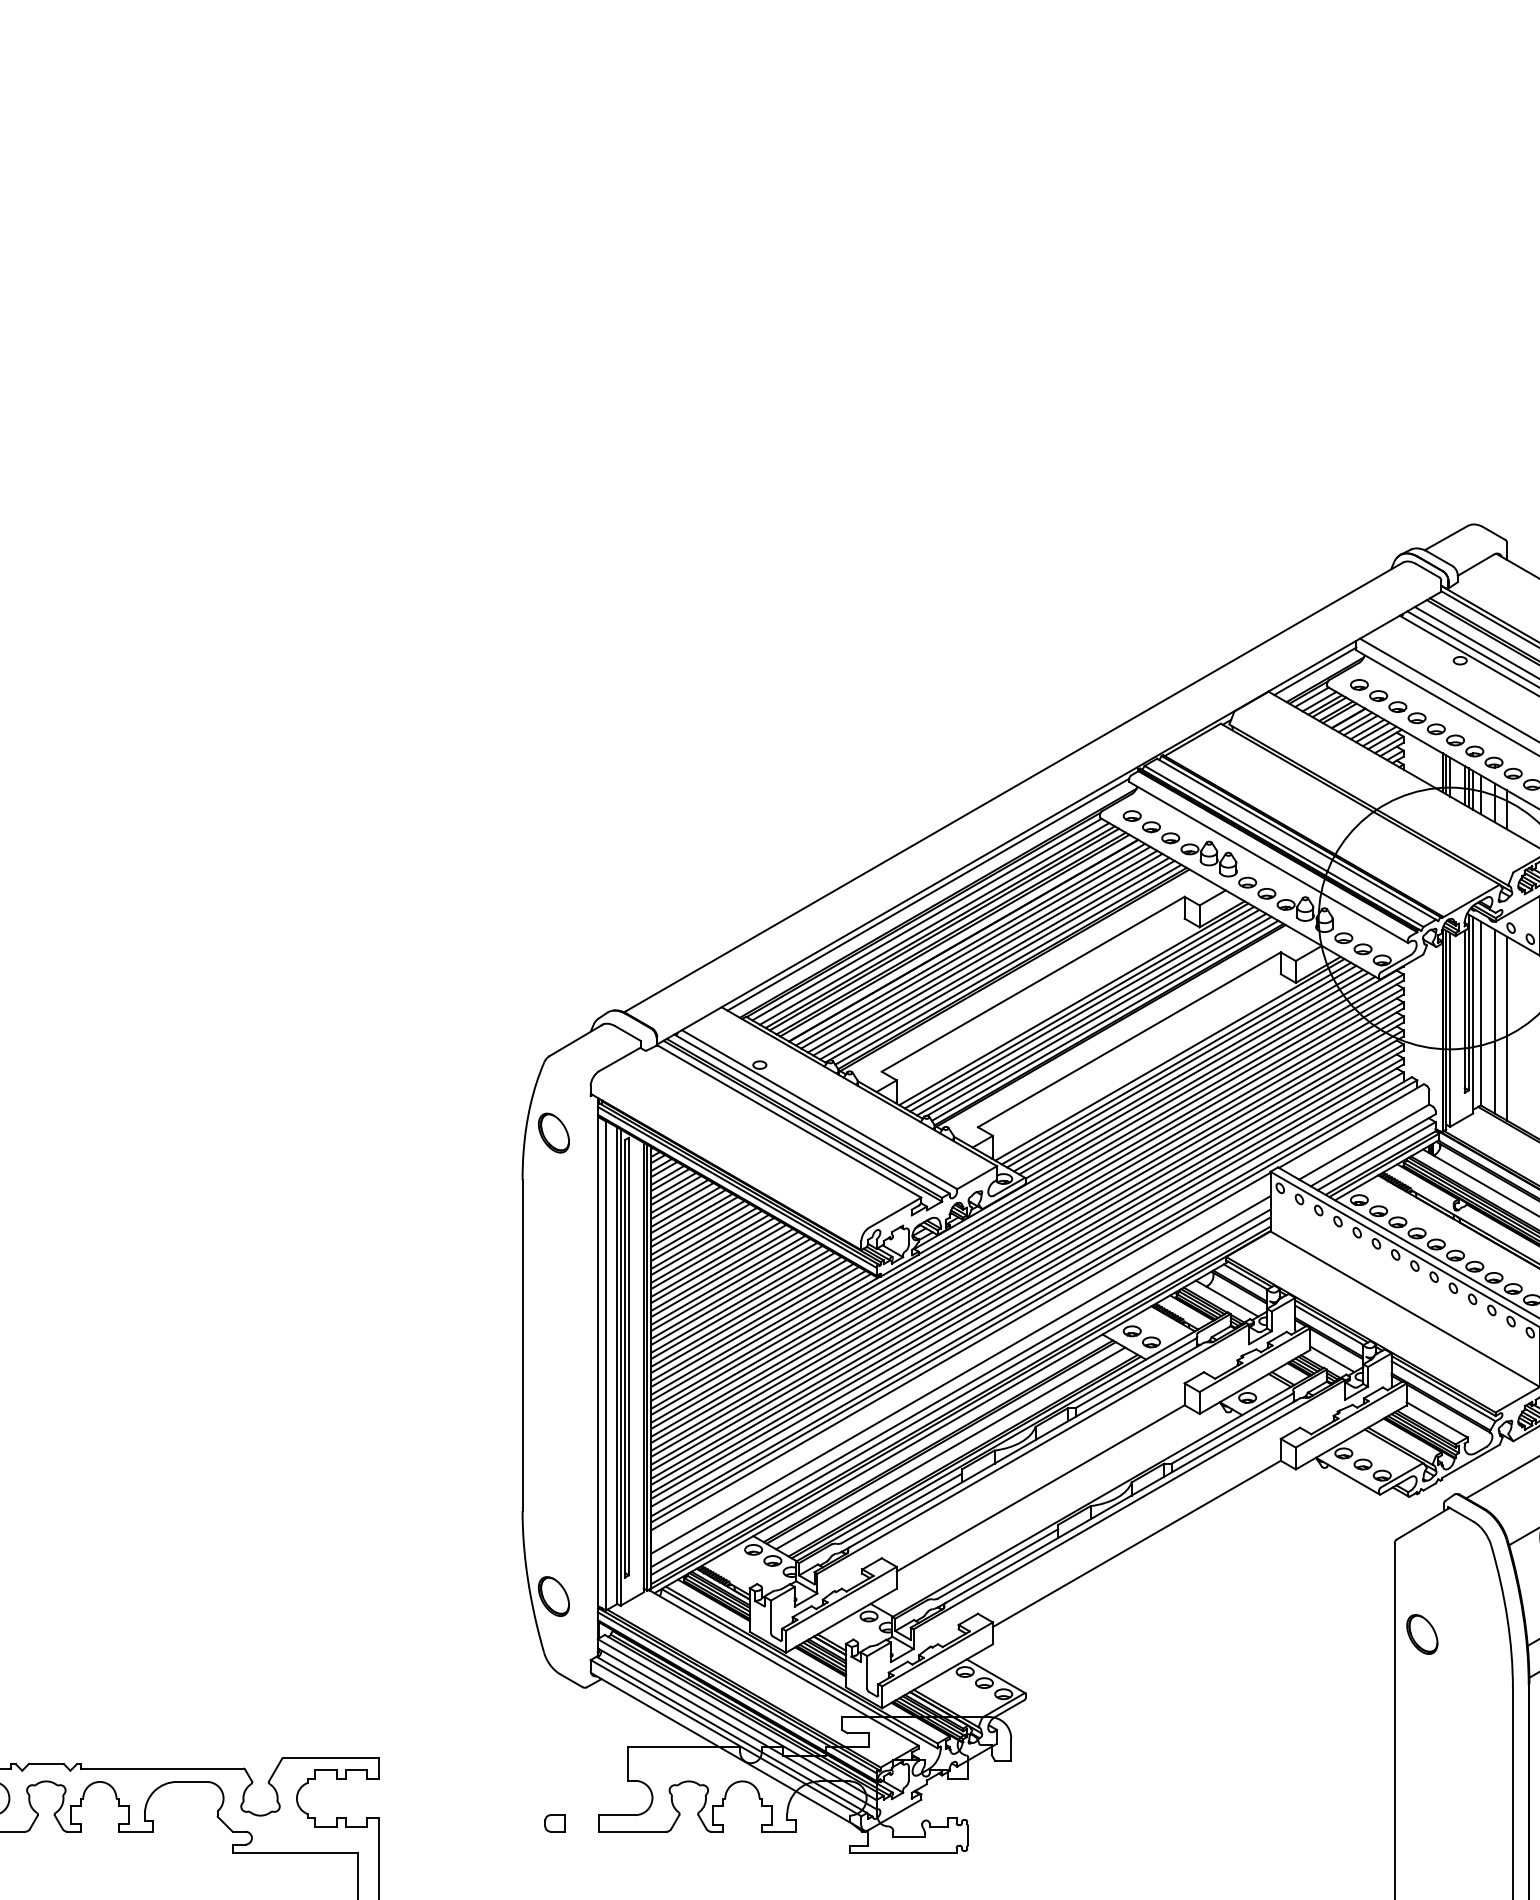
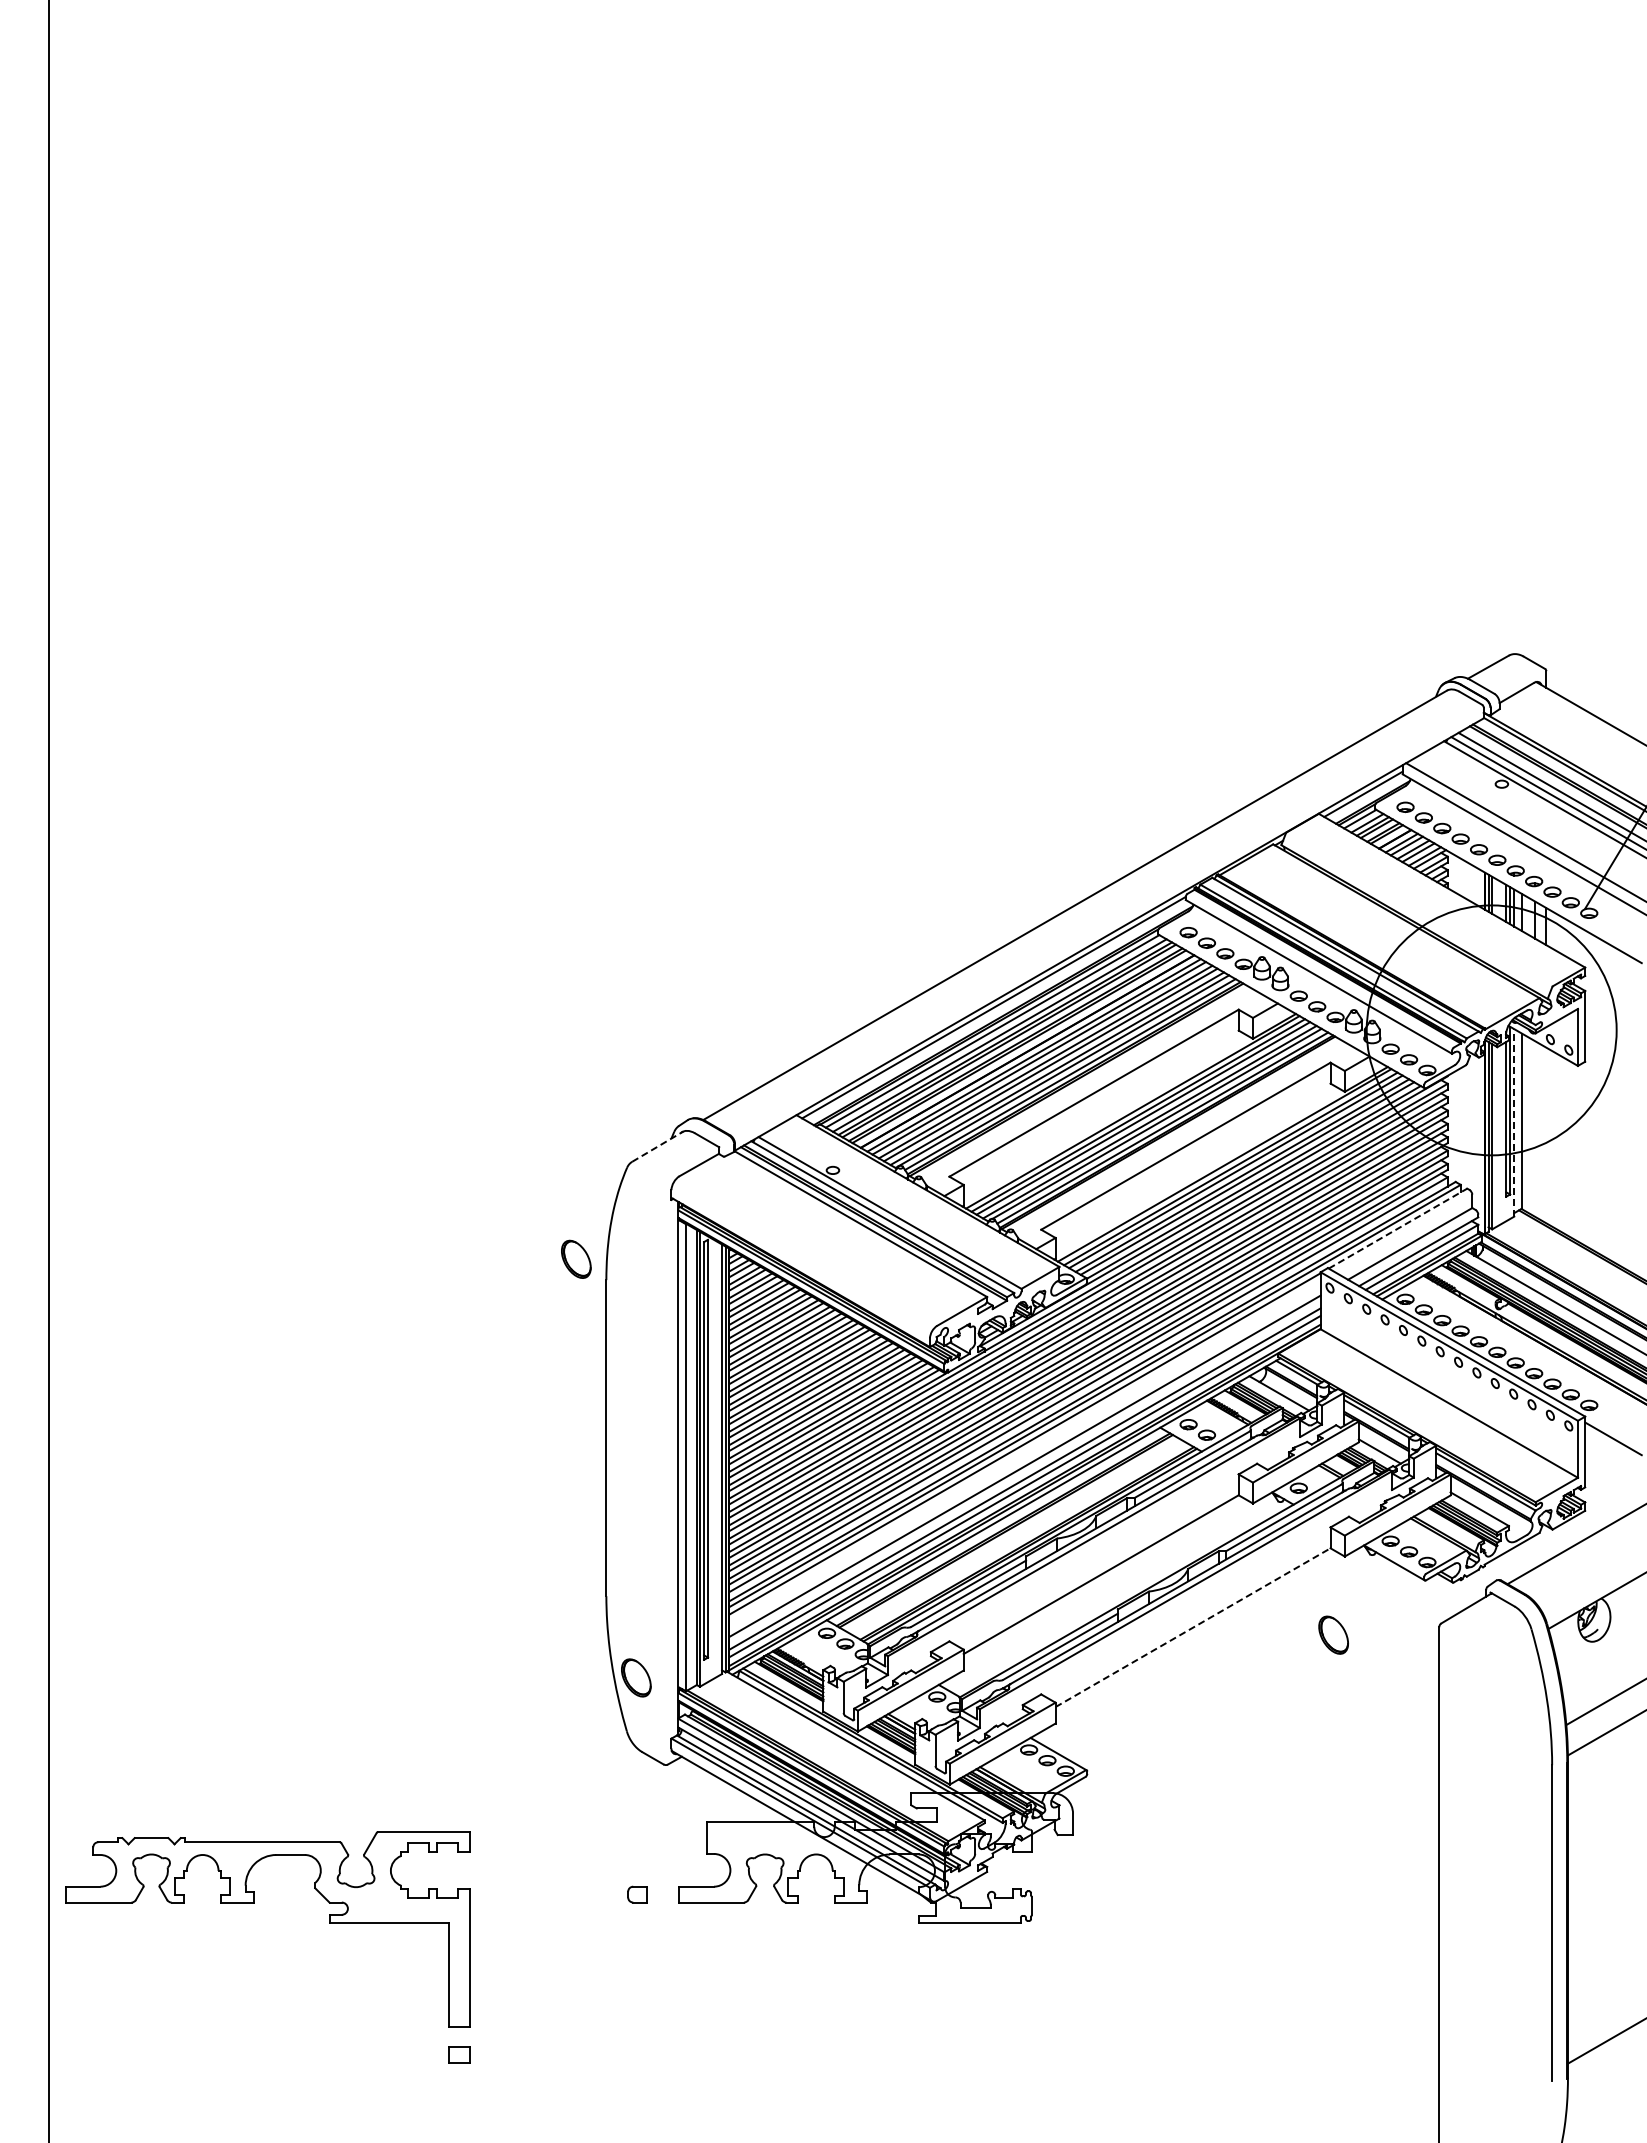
line: (1473, 1014) -> (1514, 1122), solid -> dashed
line: (1495, 1021) -> (1535, 1128), removed
line: (1506, 1028) -> (1546, 1135), removed
line: (576, 1040) -> (657, 1146), solid -> dashed
line: (1352, 1125) -> (1398, 1228), solid -> dashed
part: (554, 1132) -> (576, 1258), moved
line: (949, 1448) -> (1014, 1536), removed
line: (1137, 1543) -> (1193, 1627), solid -> dashed
part: (1422, 1633) -> (1333, 1634), moved

